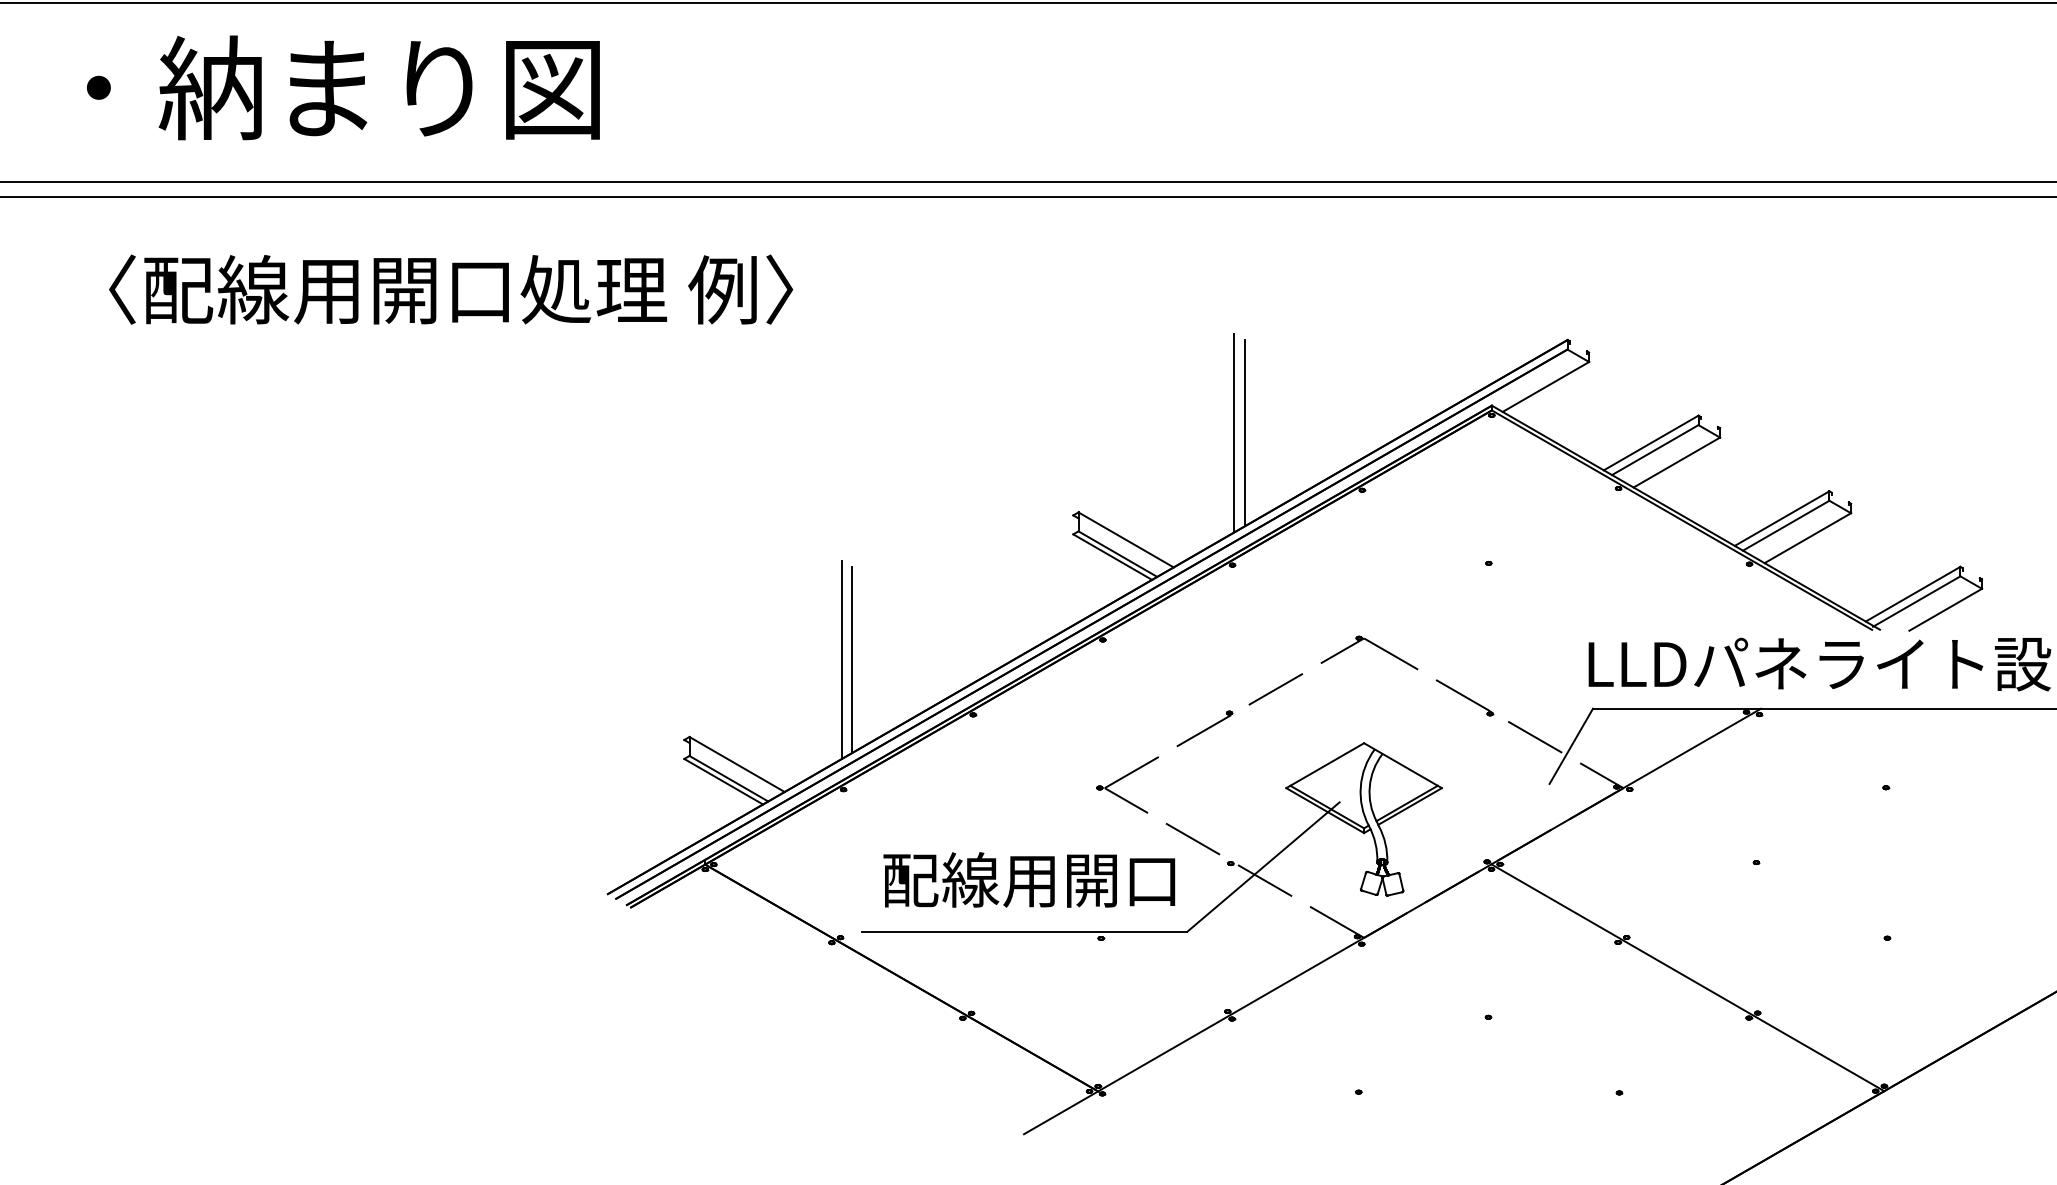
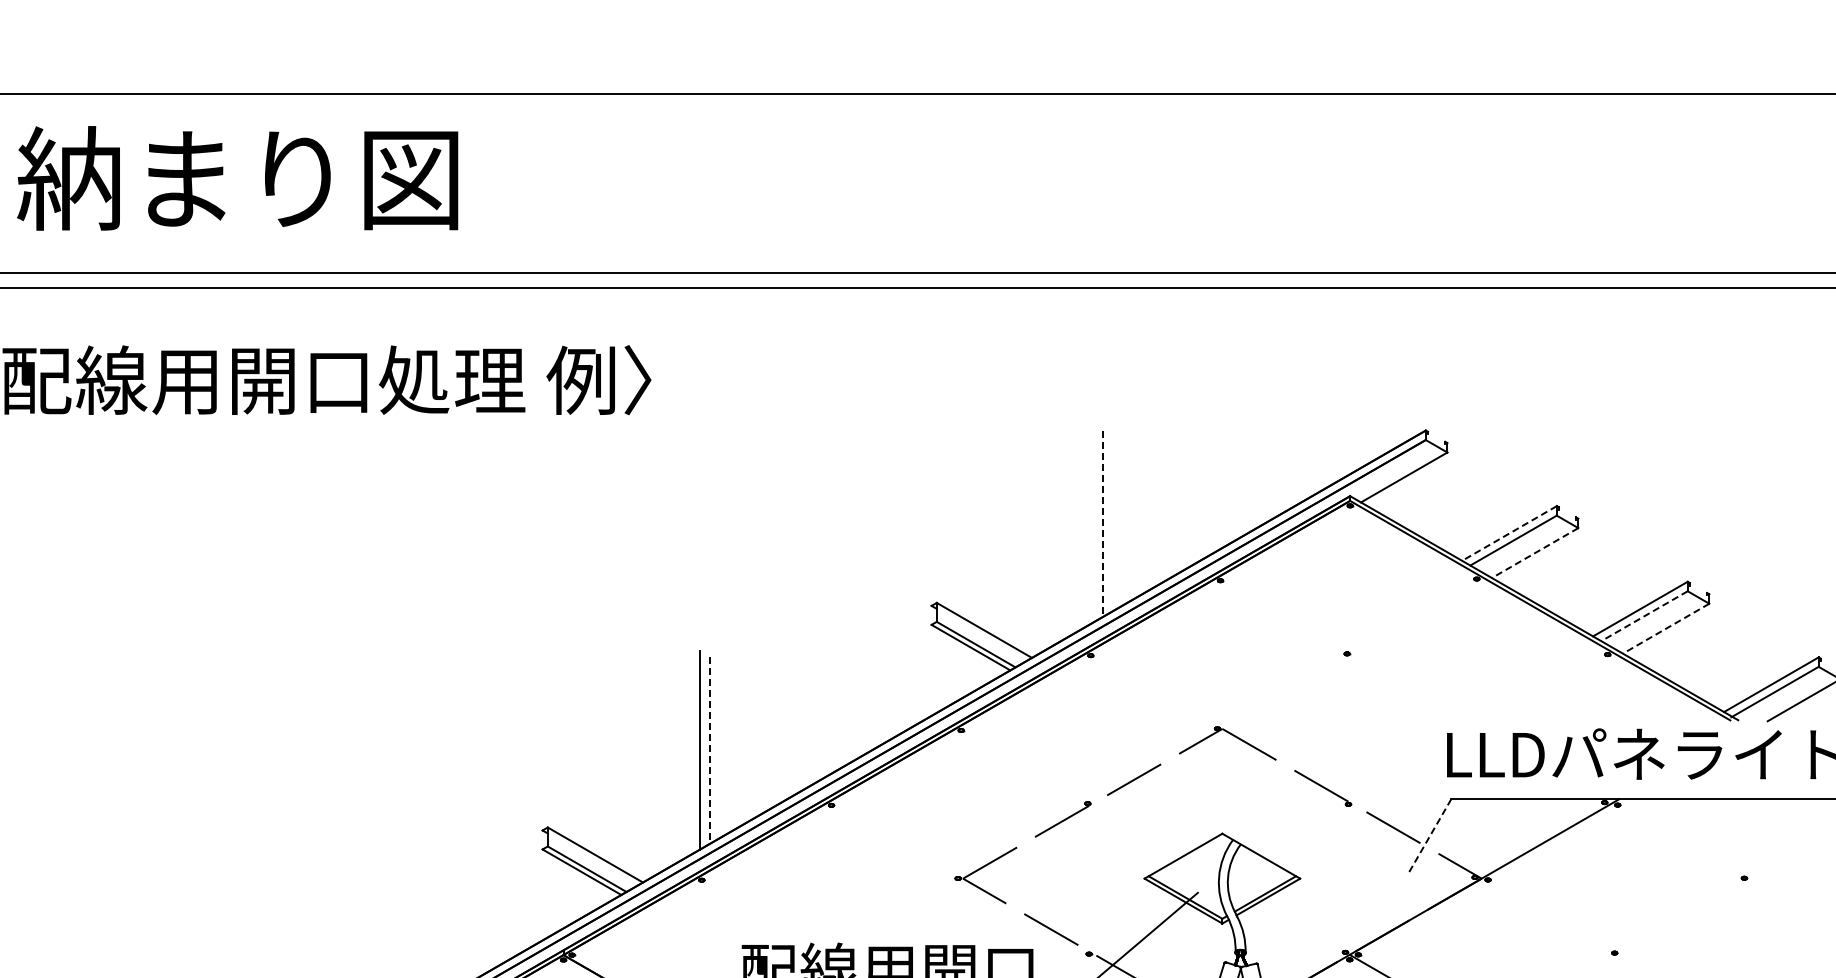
line: (1234, 433) -> (1092, 524), removed
line: (1244, 433) -> (1102, 524), solid -> dashed
line: (1651, 442) -> (1509, 533), solid -> dashed
line: (1676, 462) -> (1534, 553), solid -> dashed
line: (1786, 525) -> (1644, 616), solid -> dashed
line: (1807, 538) -> (1665, 629), solid -> dashed
line: (852, 660) -> (710, 751), solid -> dashed
line: (1571, 746) -> (1429, 837), solid -> dashed

